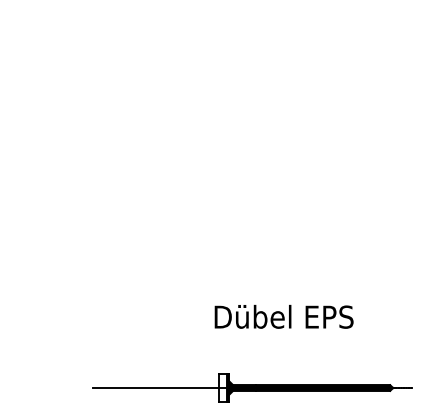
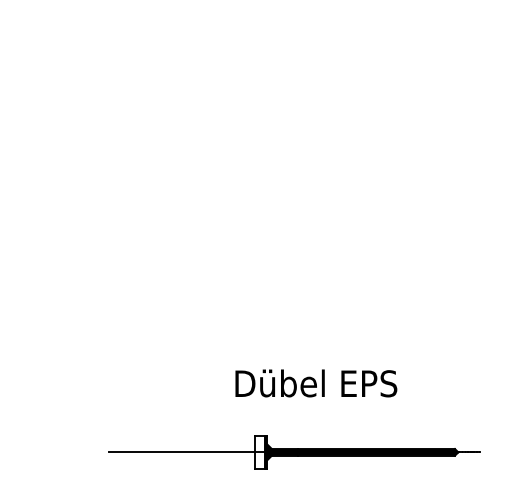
text: (284, 316) -> (316, 383), moved

